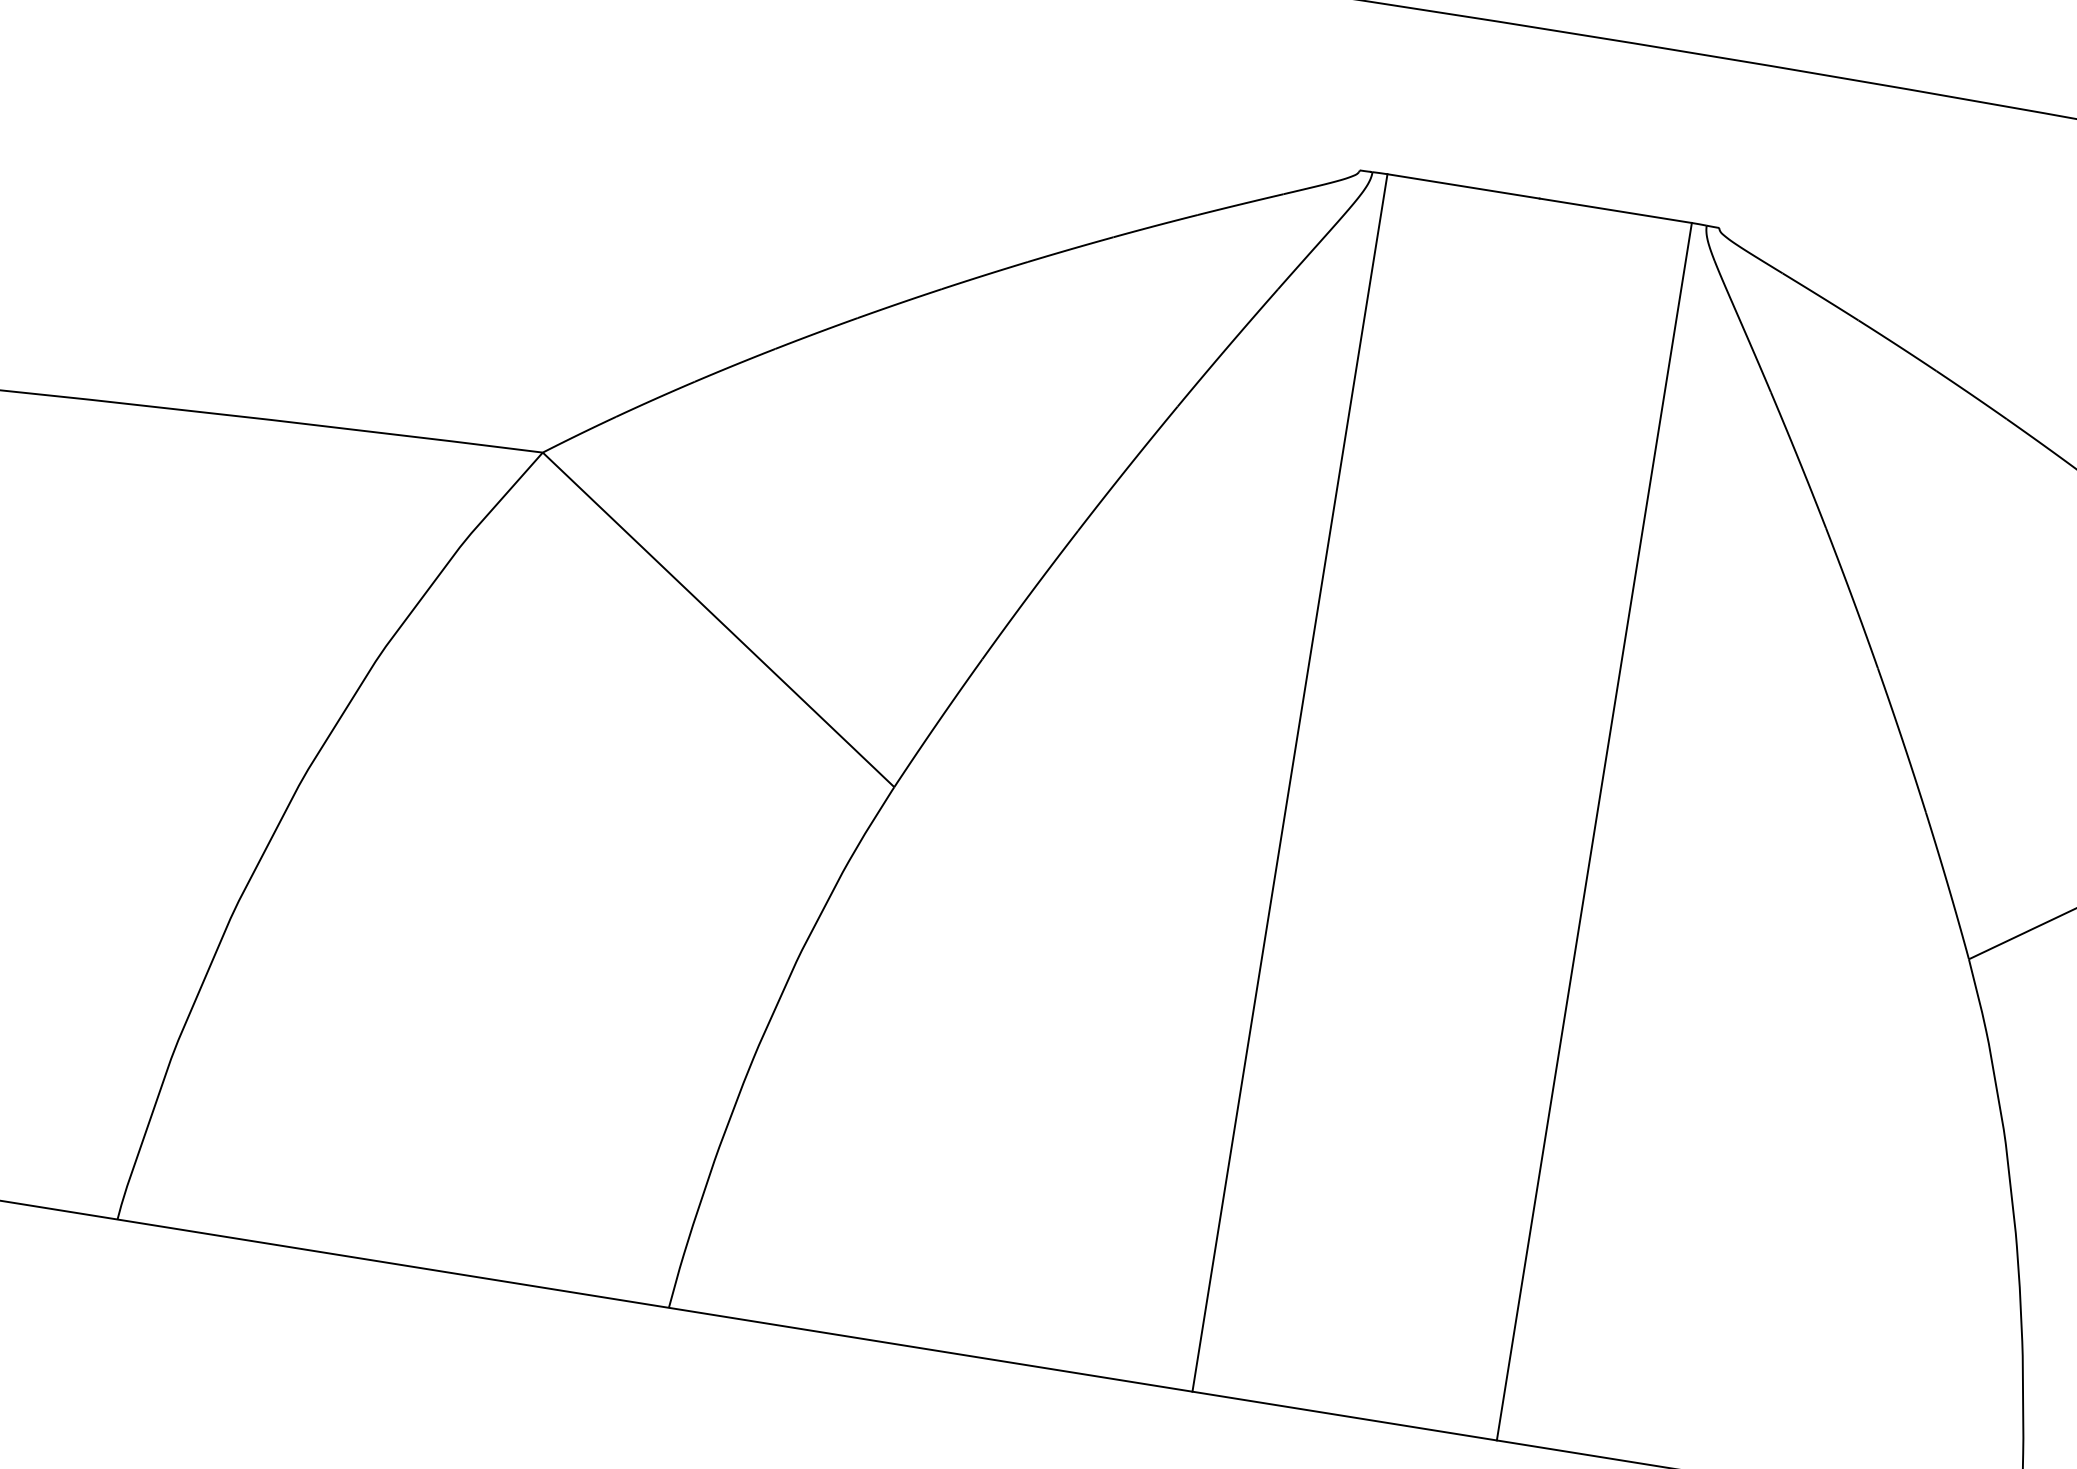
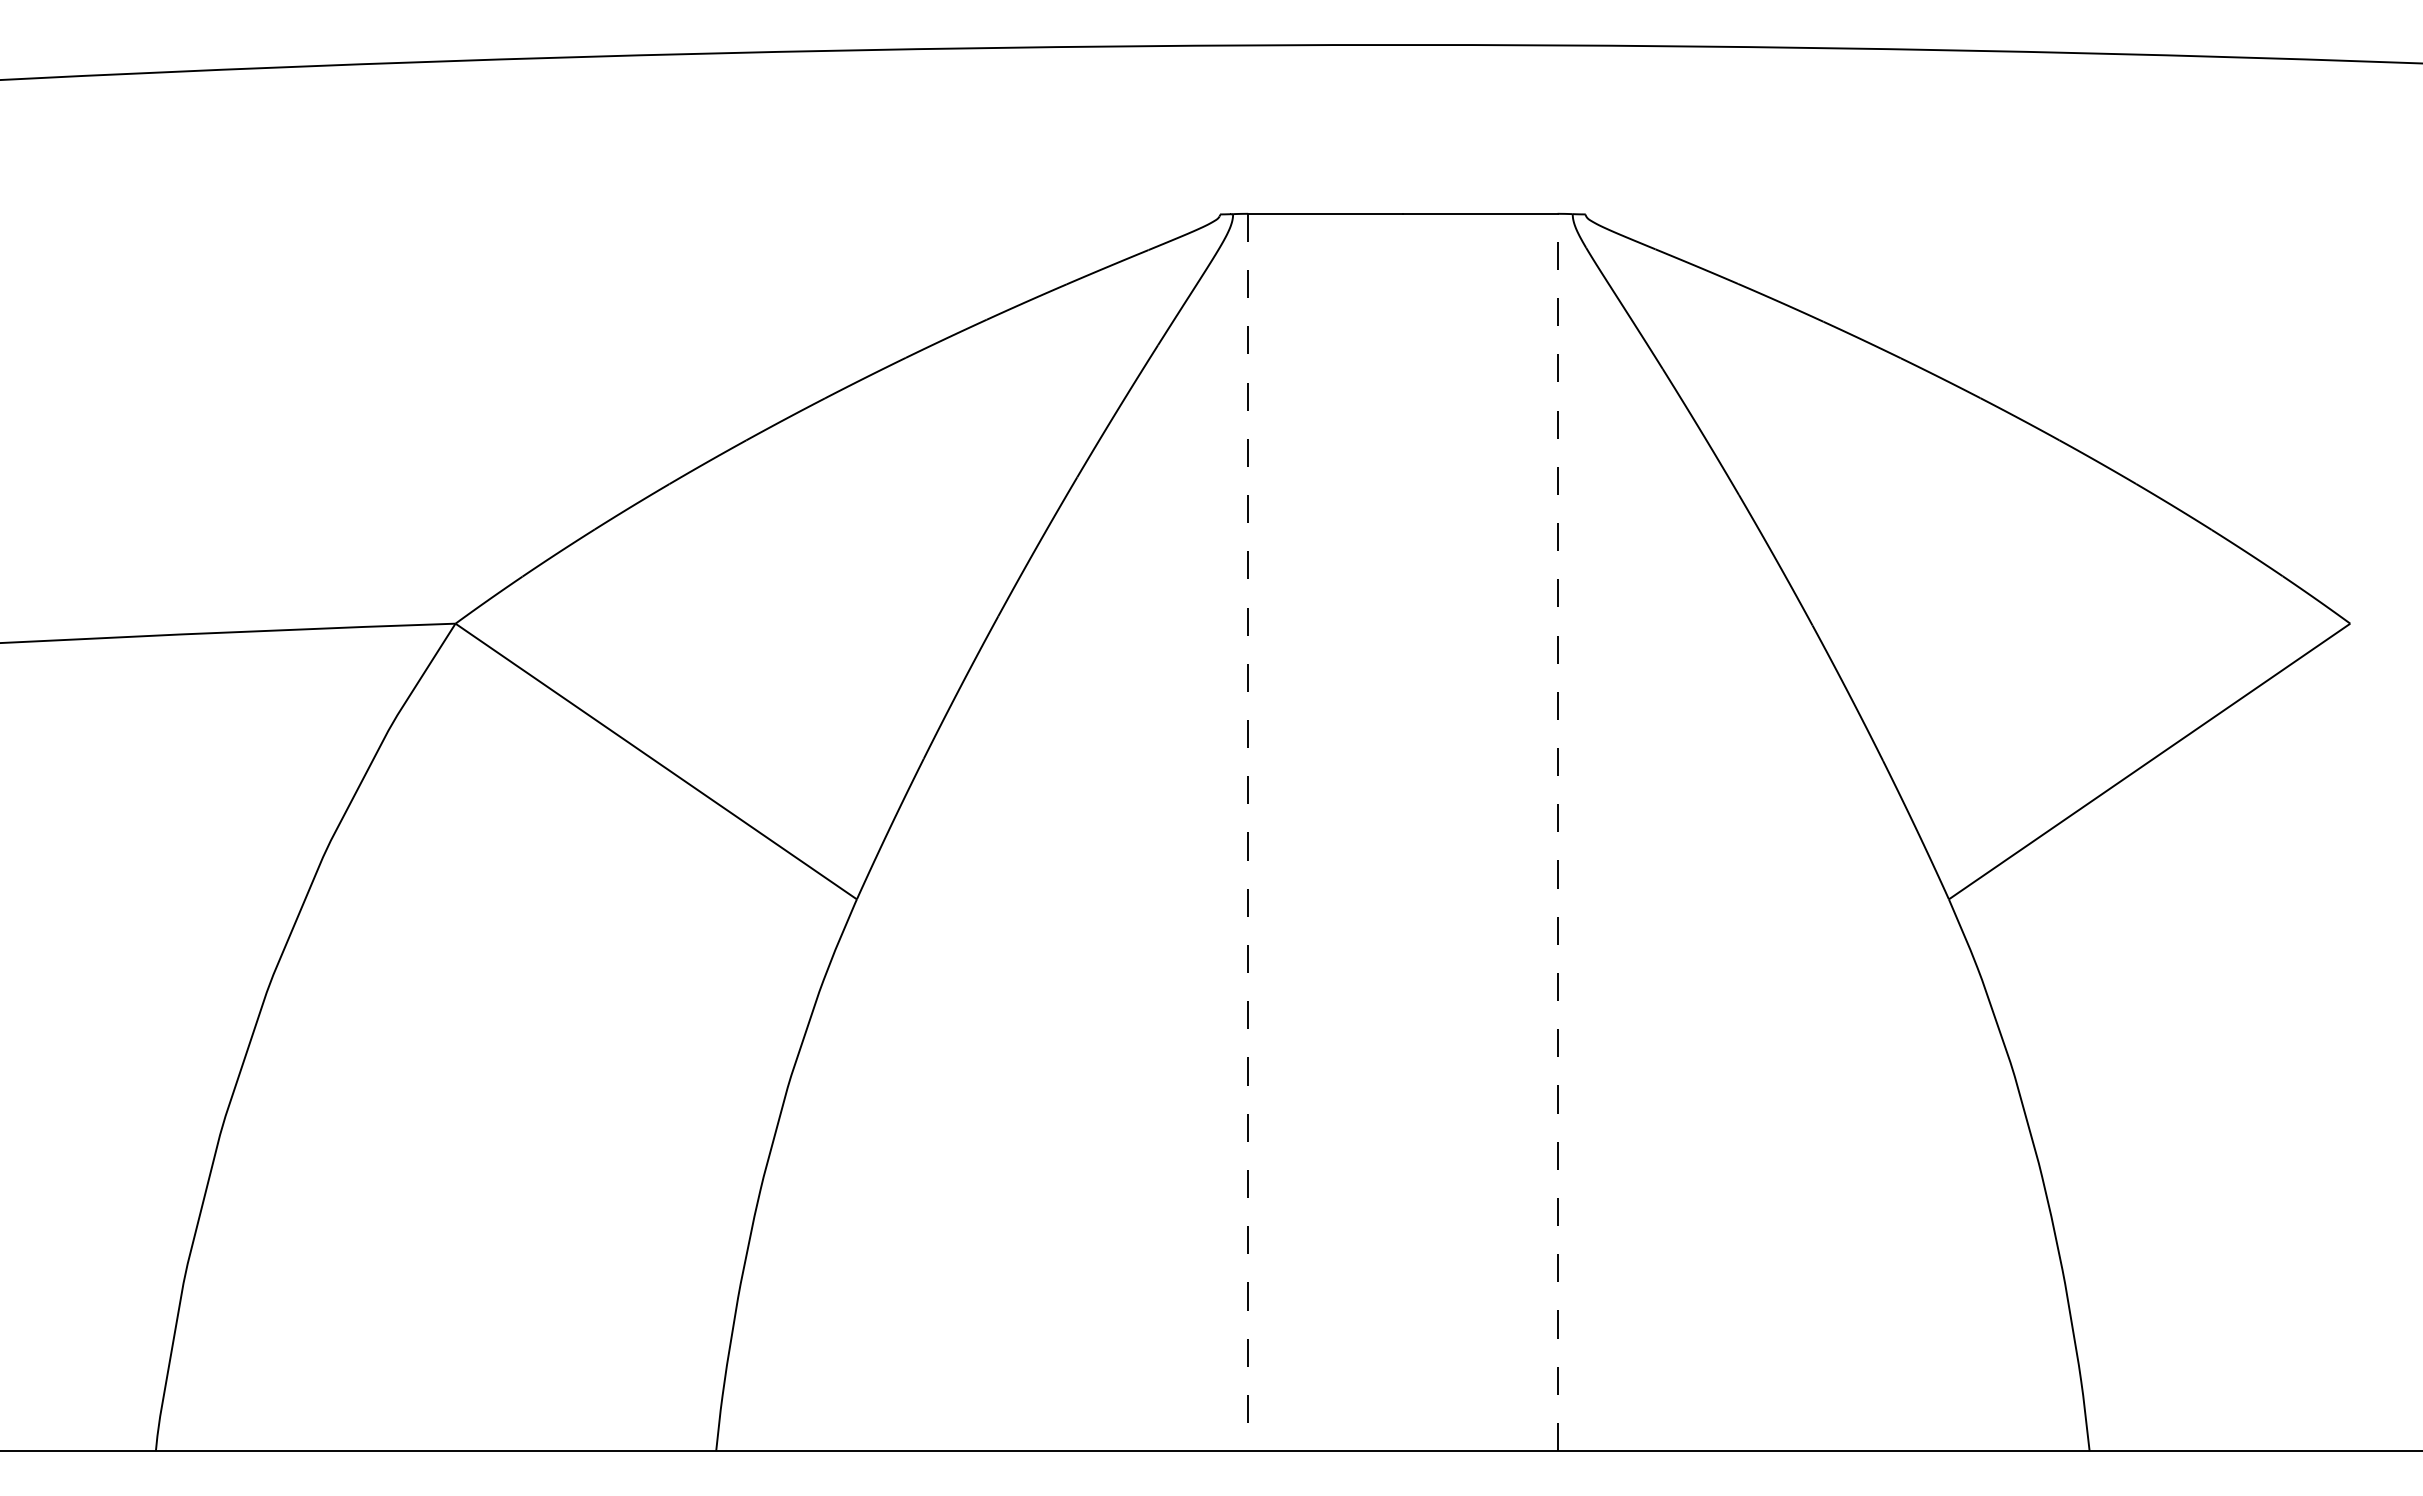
line: (1290, 783) -> (1248, 832), solid -> dashed
line: (1594, 831) -> (1557, 832), solid -> dashed

